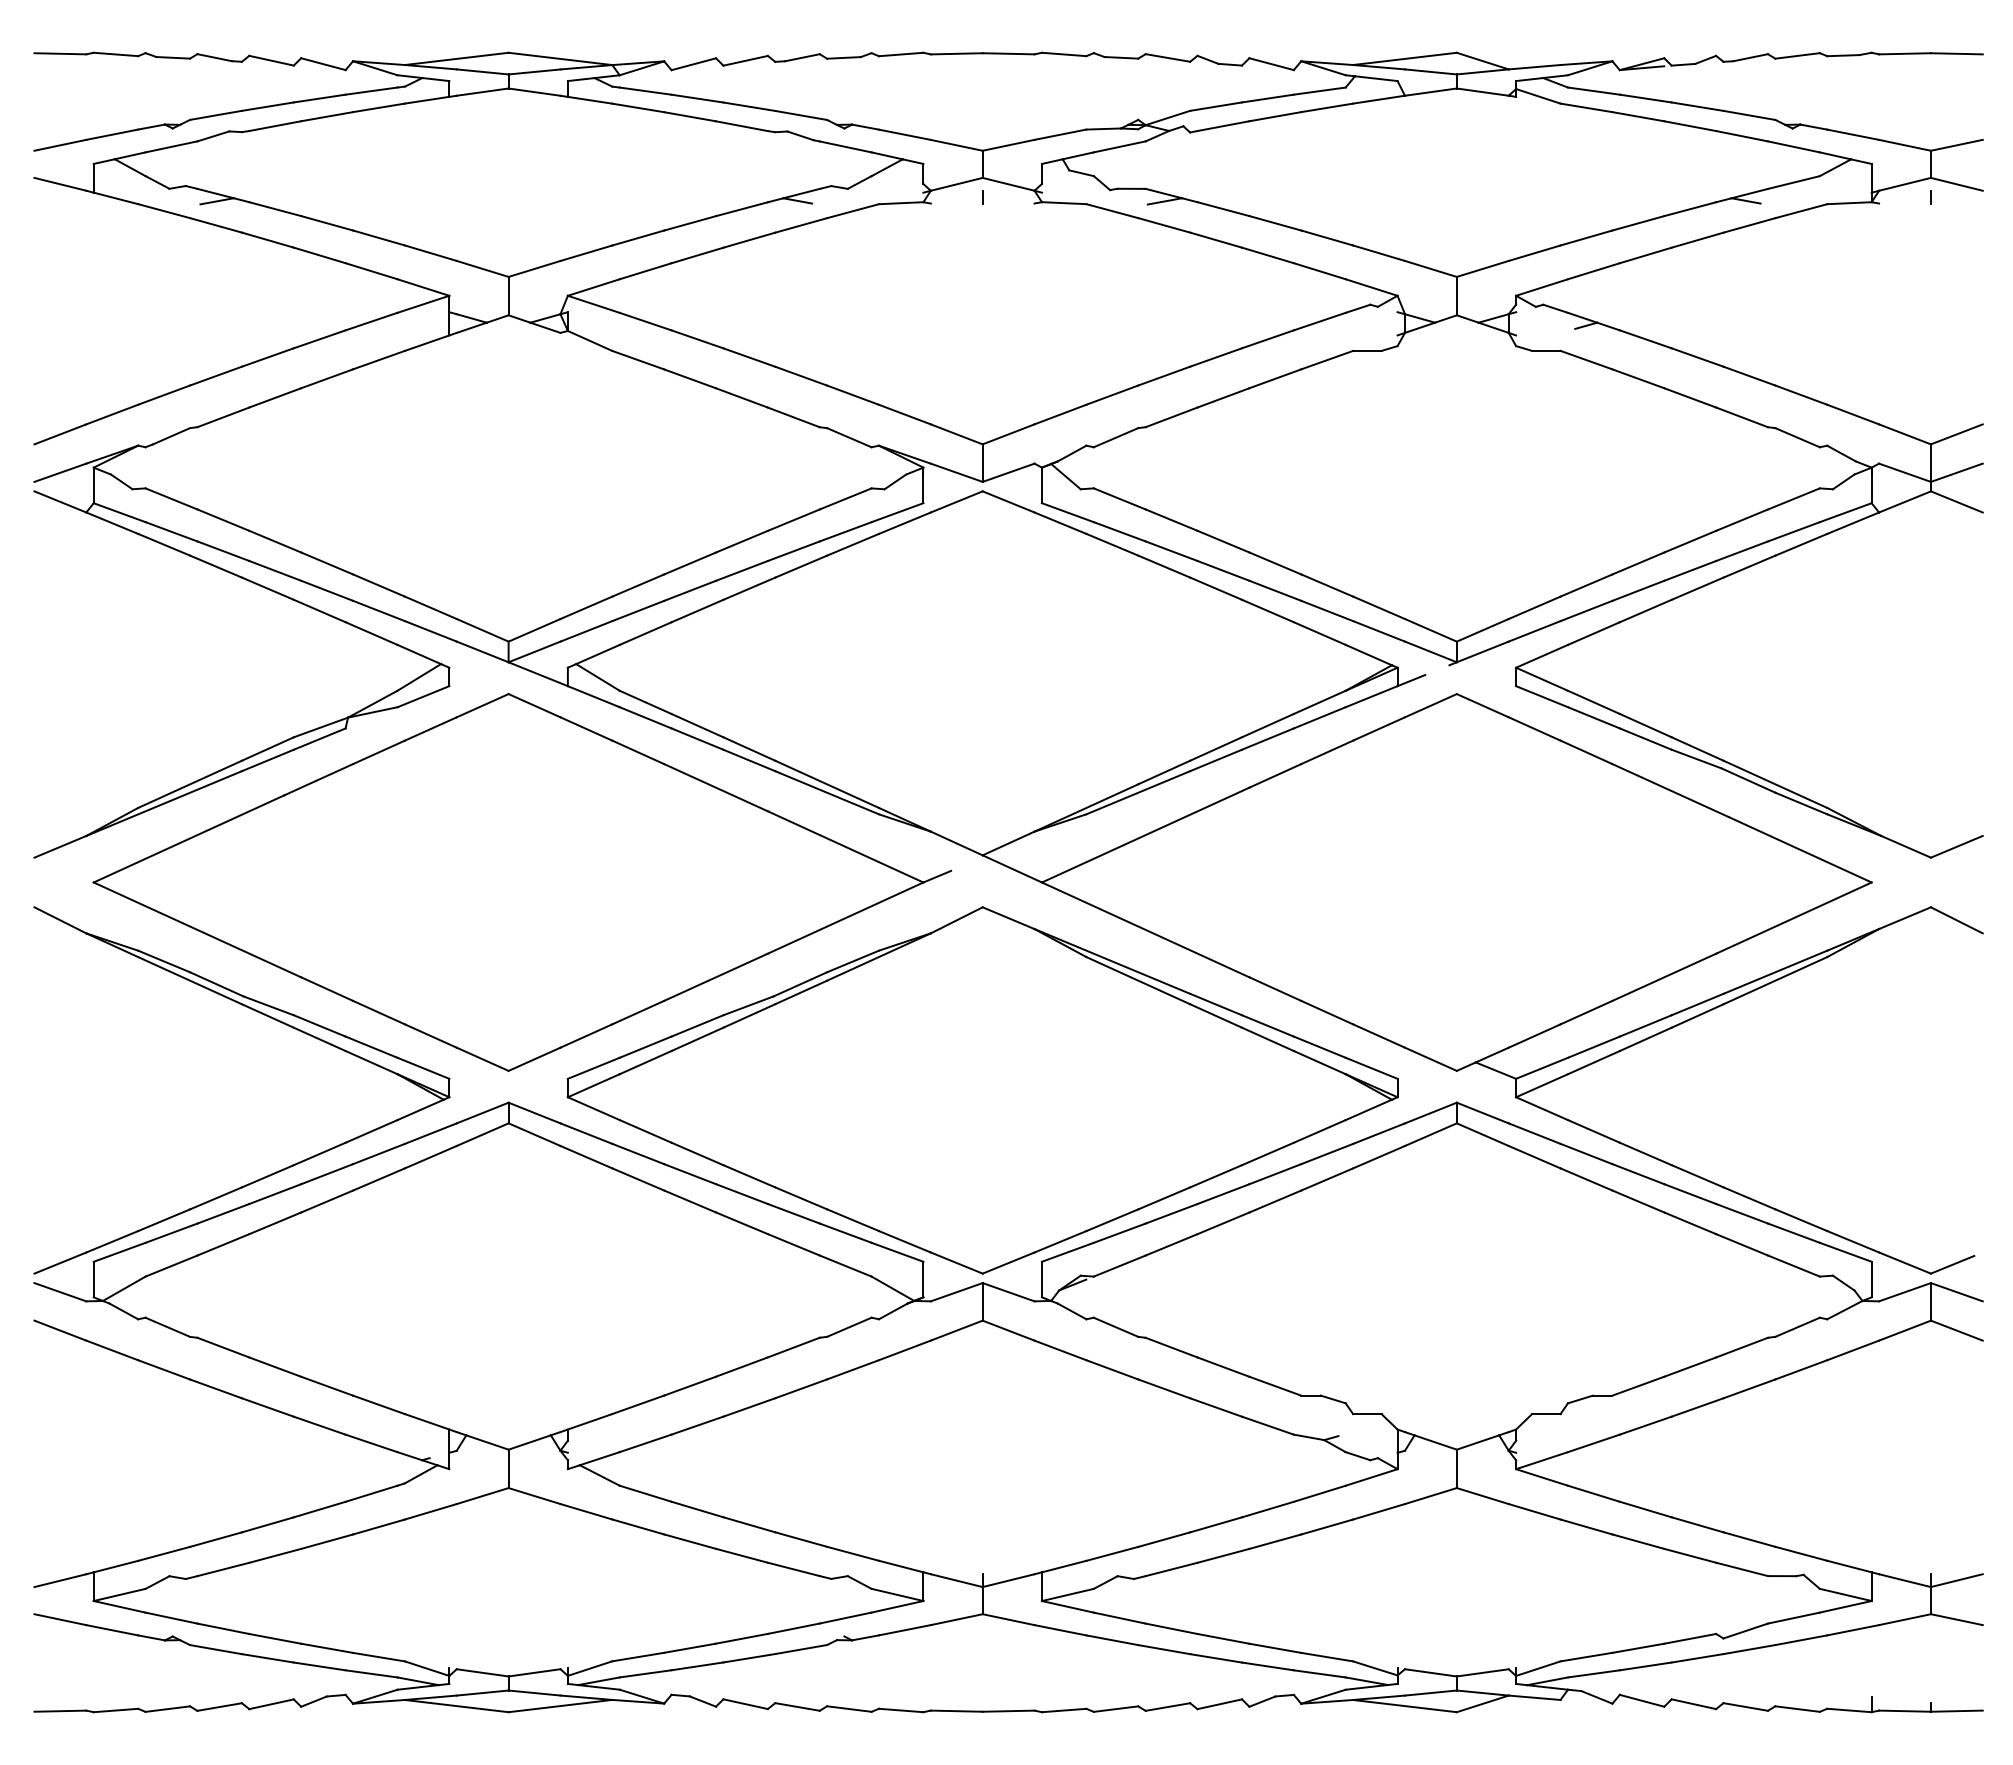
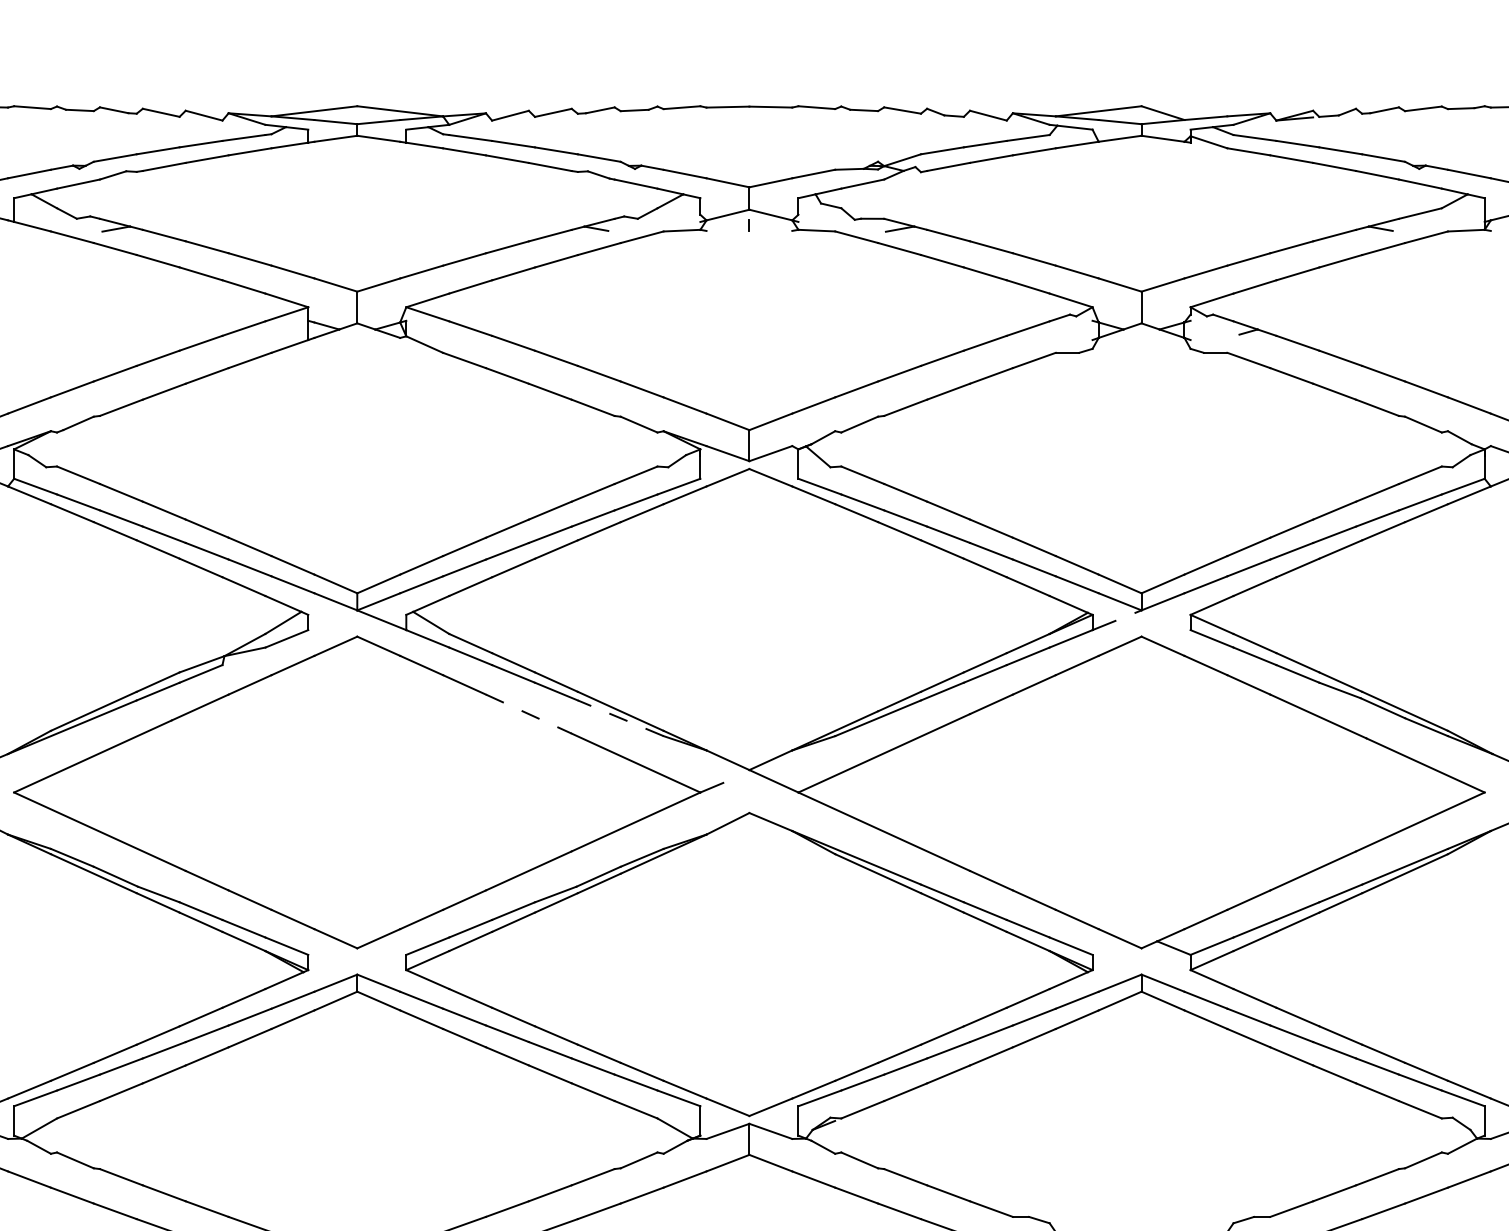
line: (716, 787) -> (529, 713), solid -> dashed
line: (826, 792) -> (620, 718), solid -> dashed

